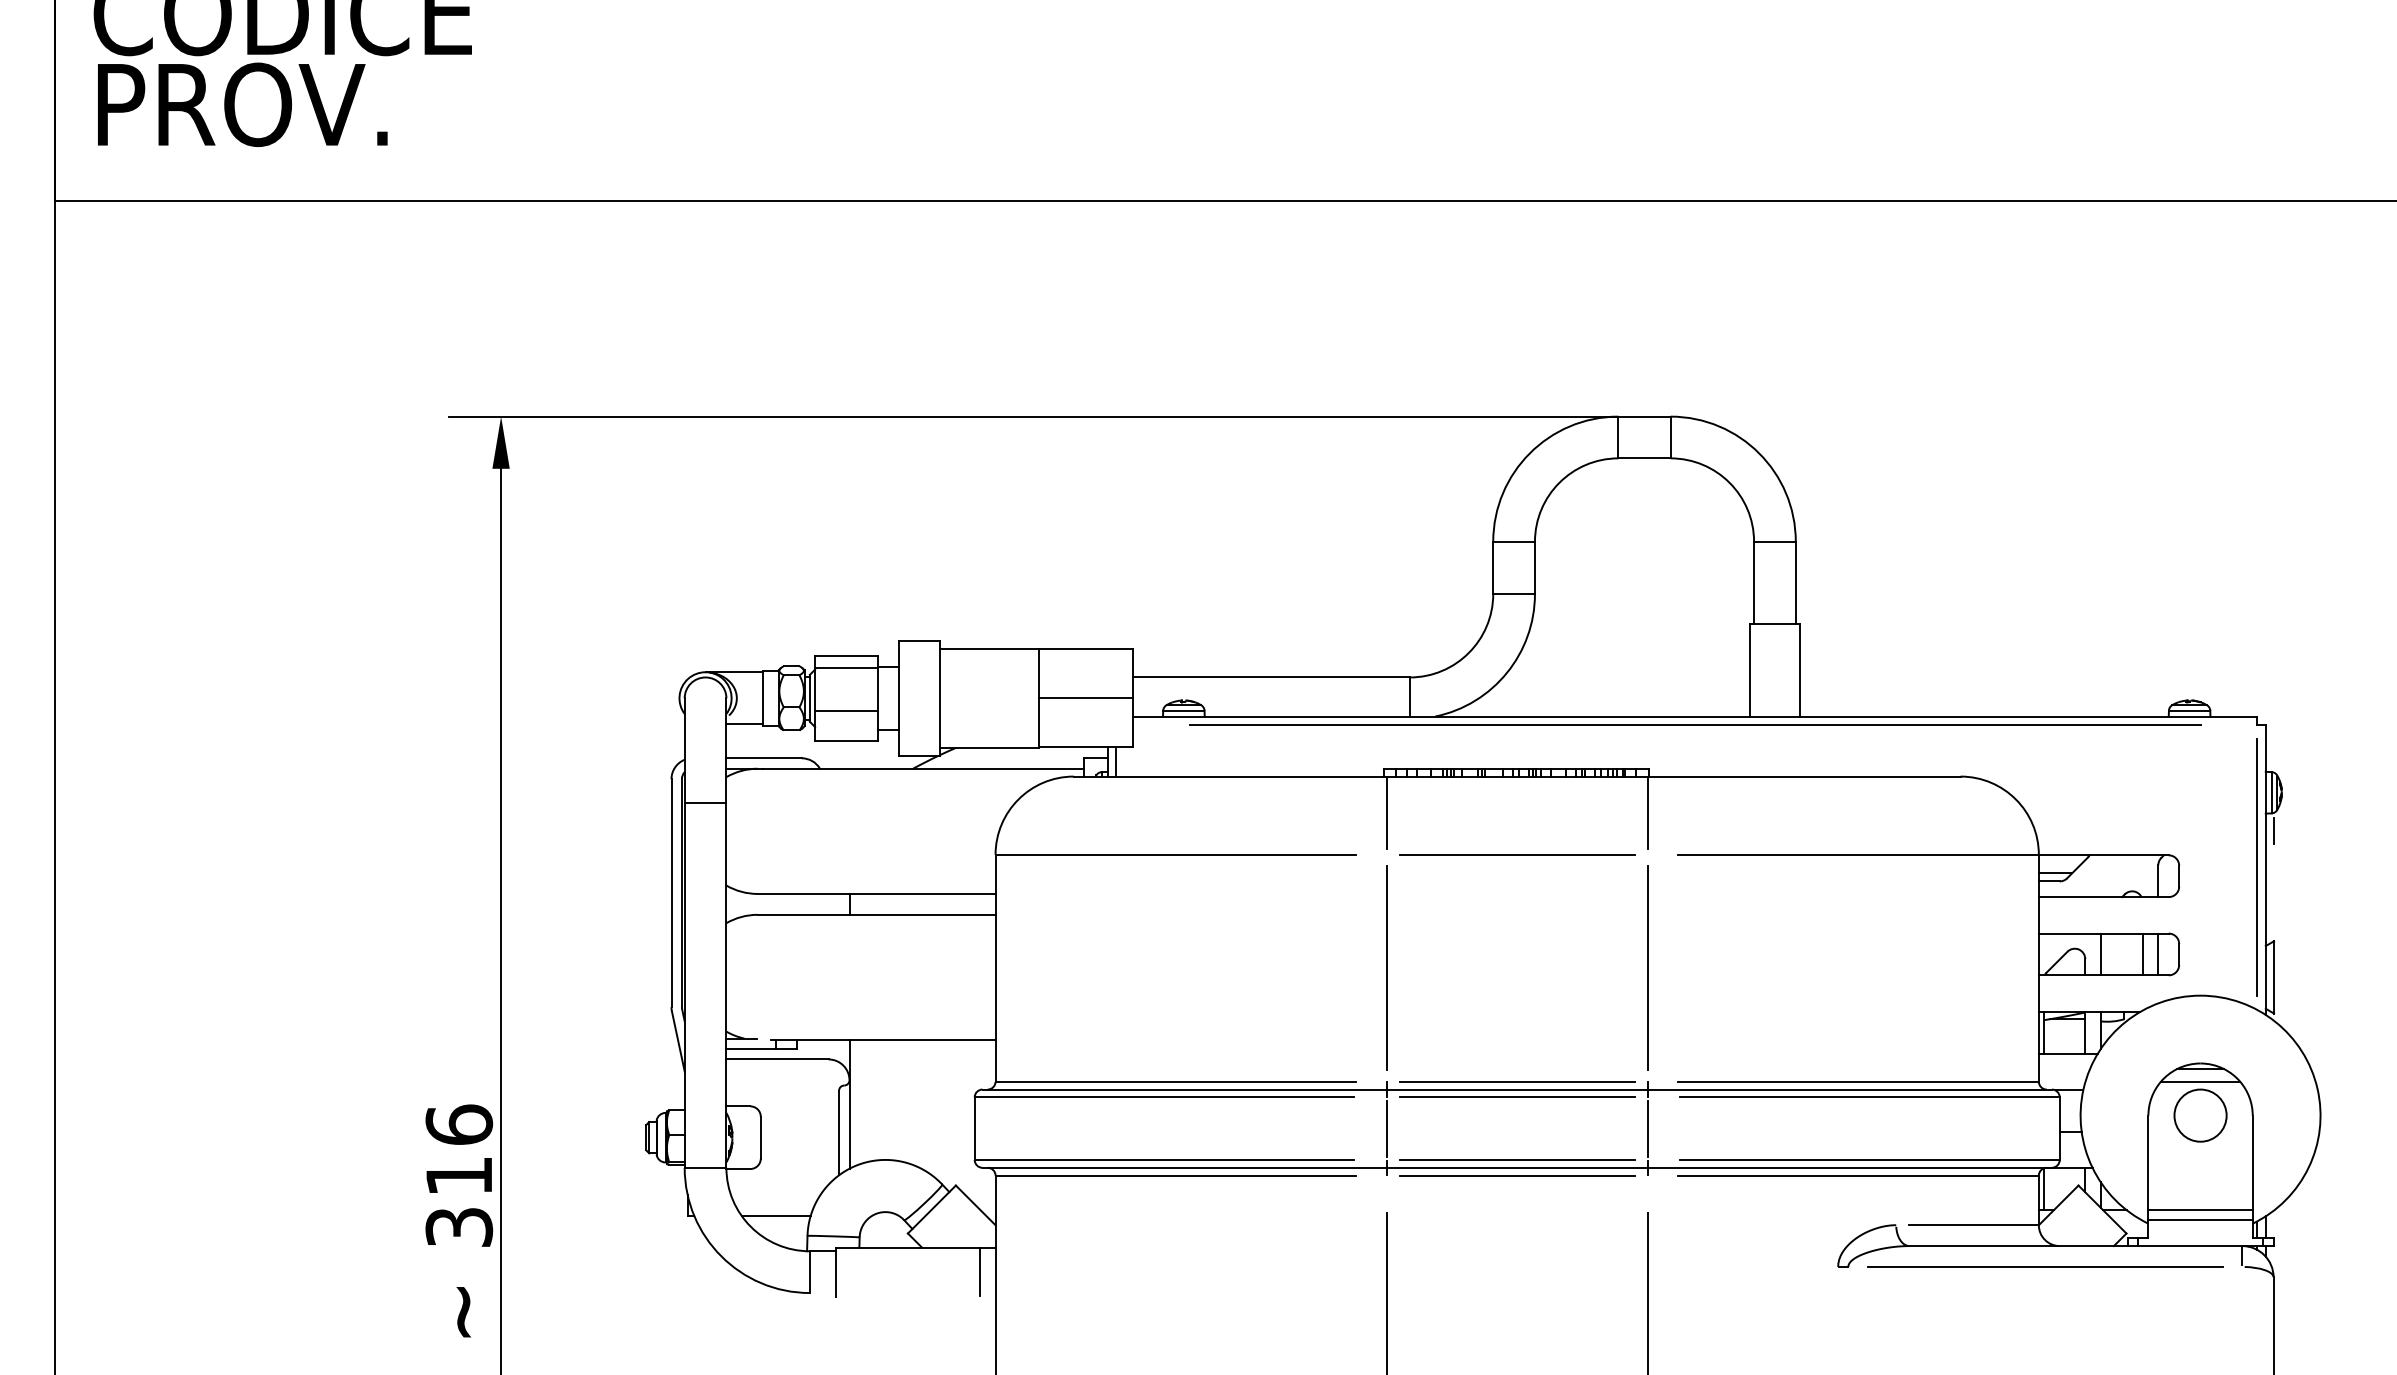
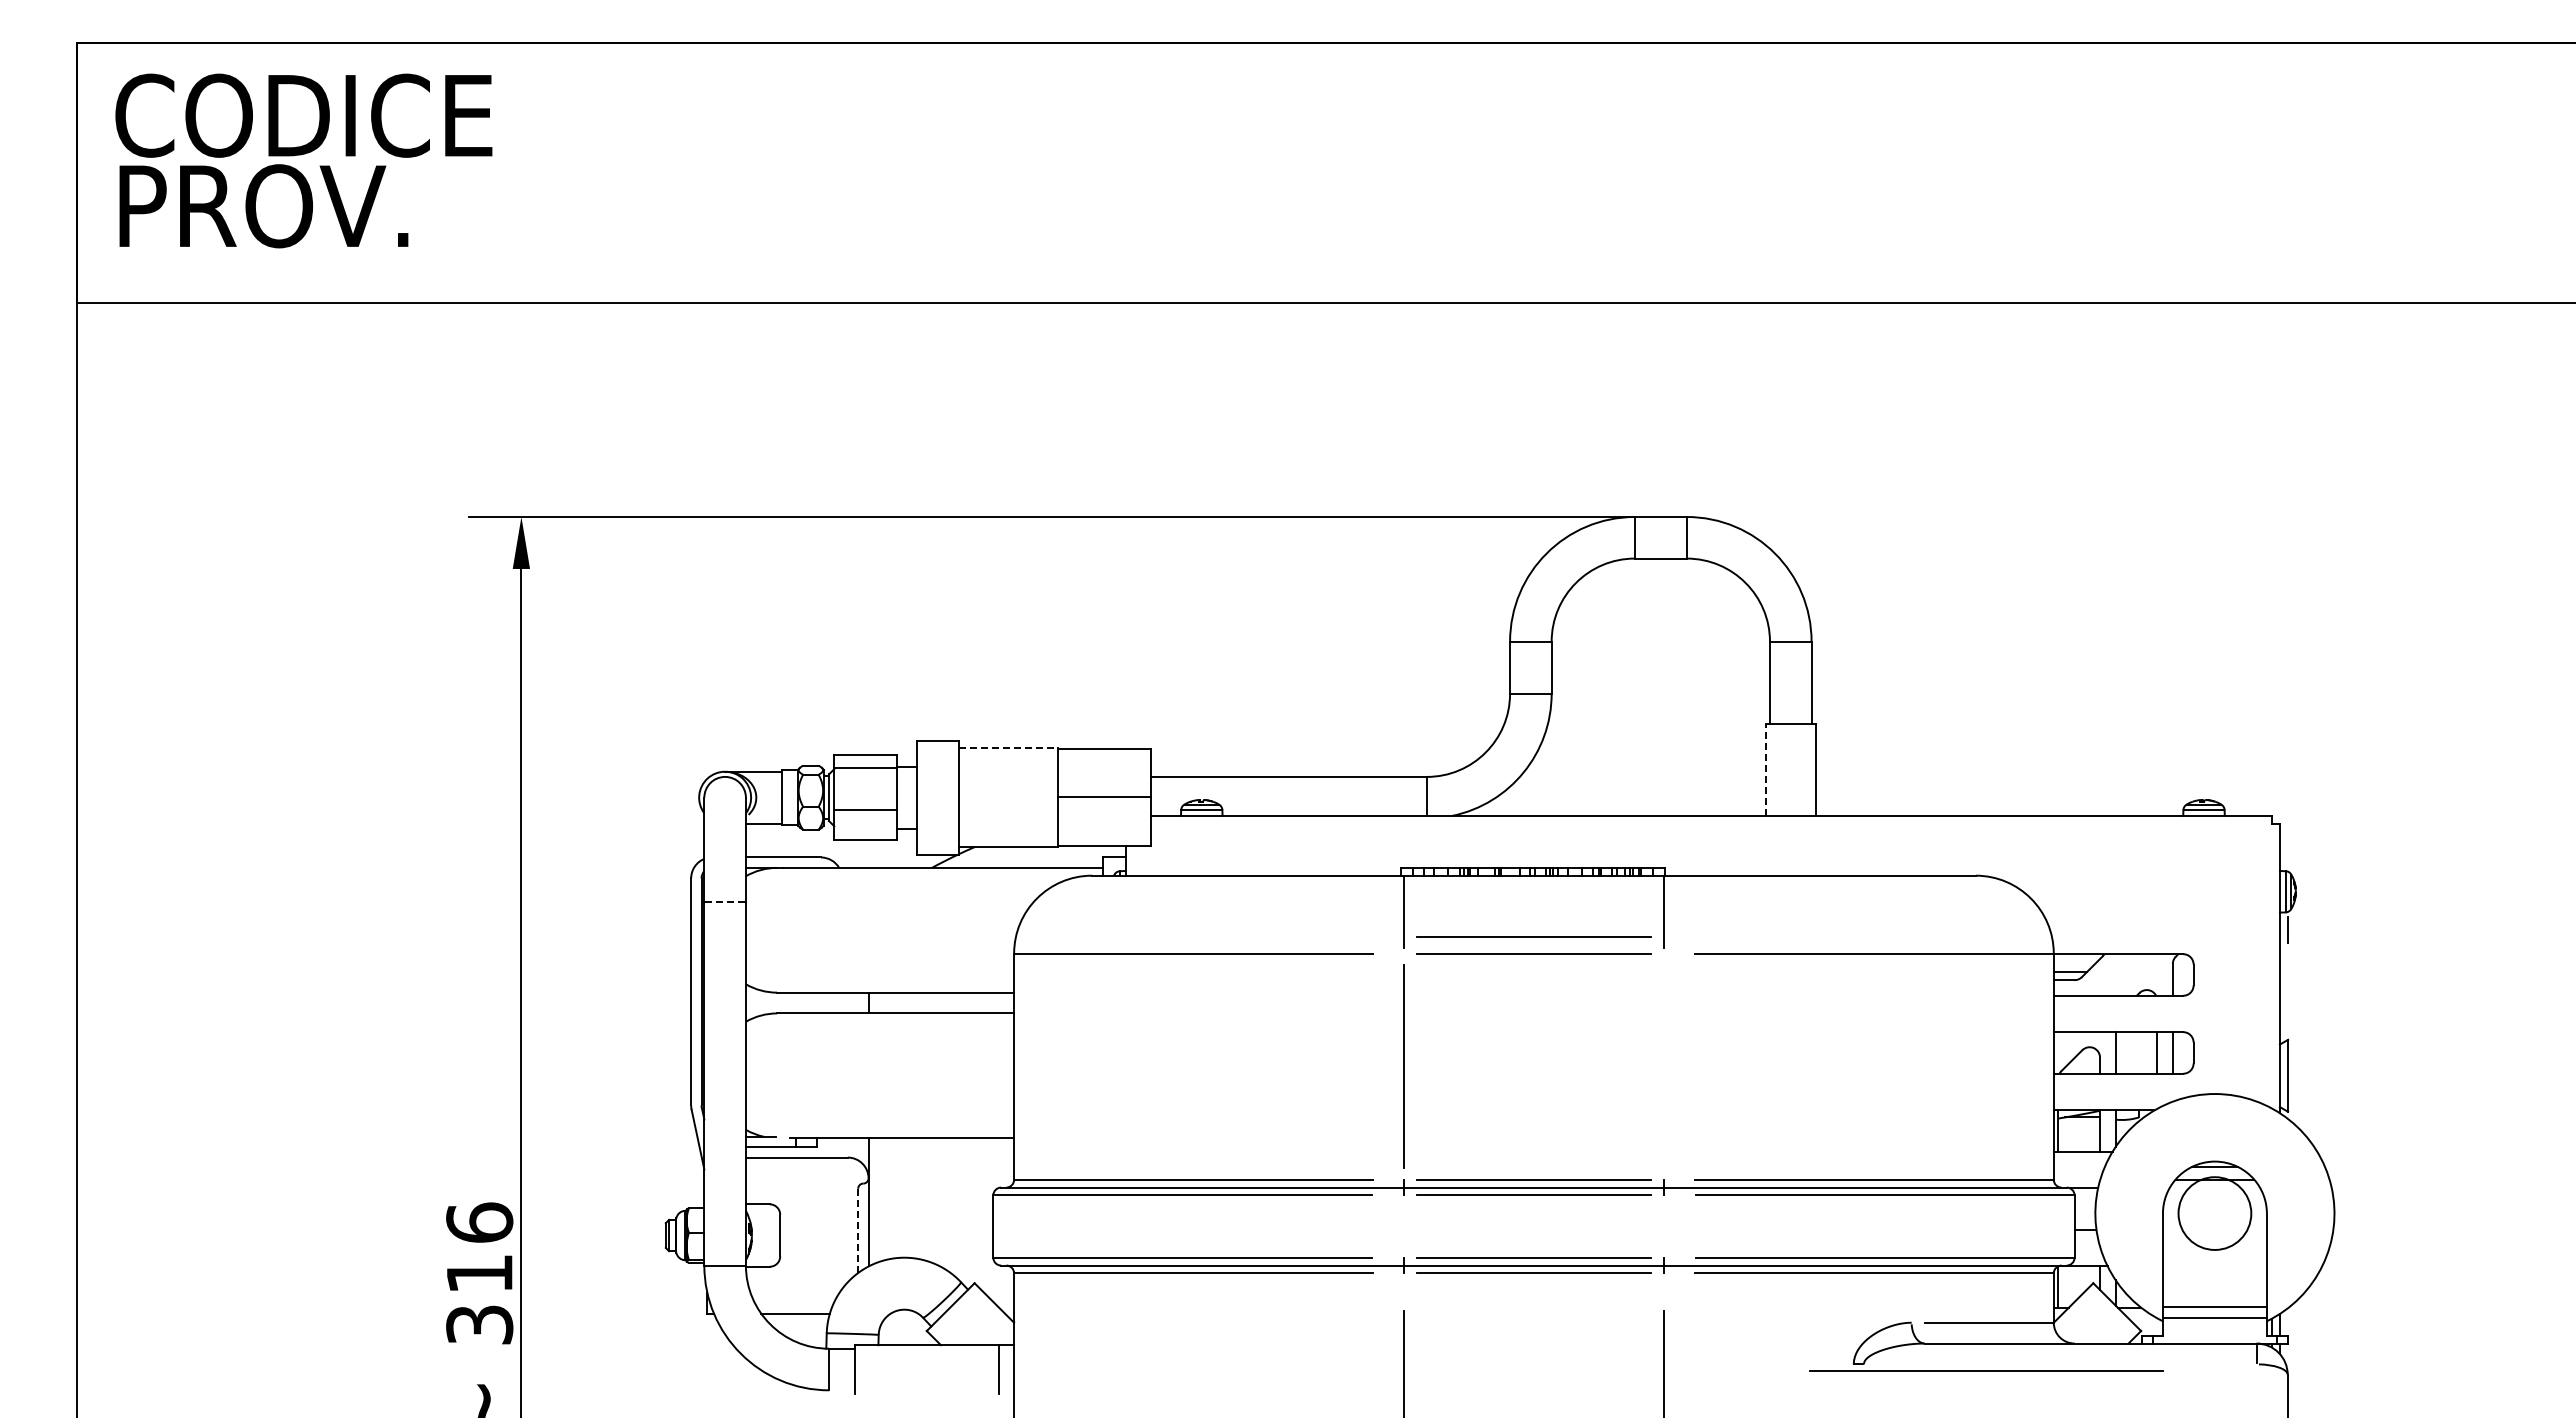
line: (989, 648) -> (1008, 748), solid -> dashed
line: (1750, 671) -> (1766, 770), solid -> dashed
line: (1695, 725) -> (1711, 824), removed
line: (1116, 761) -> (1134, 860), removed
line: (705, 802) -> (725, 901), solid -> dashed
line: (1516, 837) -> (1533, 936), added
line: (2257, 867) -> (2271, 966), removed
line: (1647, 968) -> (1663, 1066), removed
circle: (2200, 1115) -> (2214, 1213), size x1.4
line: (1387, 1128) -> (1404, 1226), removed
line: (1647, 1128) -> (1663, 1226), removed
line: (839, 1132) -> (858, 1230), solid -> dashed
line: (2045, 1266) -> (1986, 1370), moved

